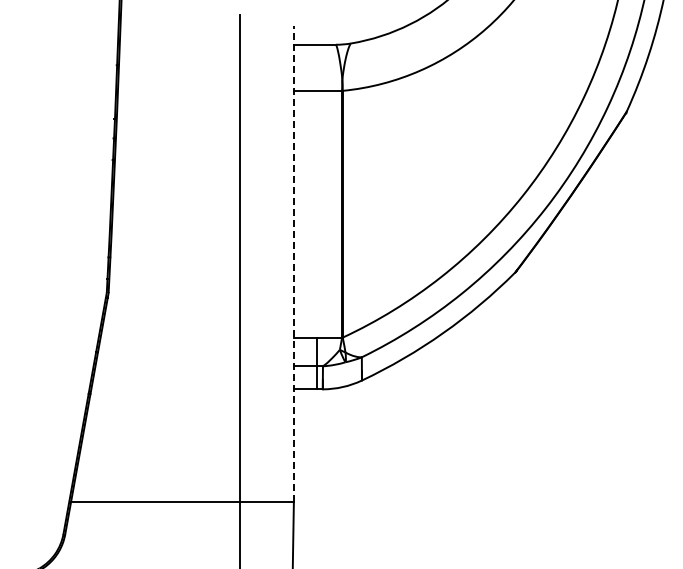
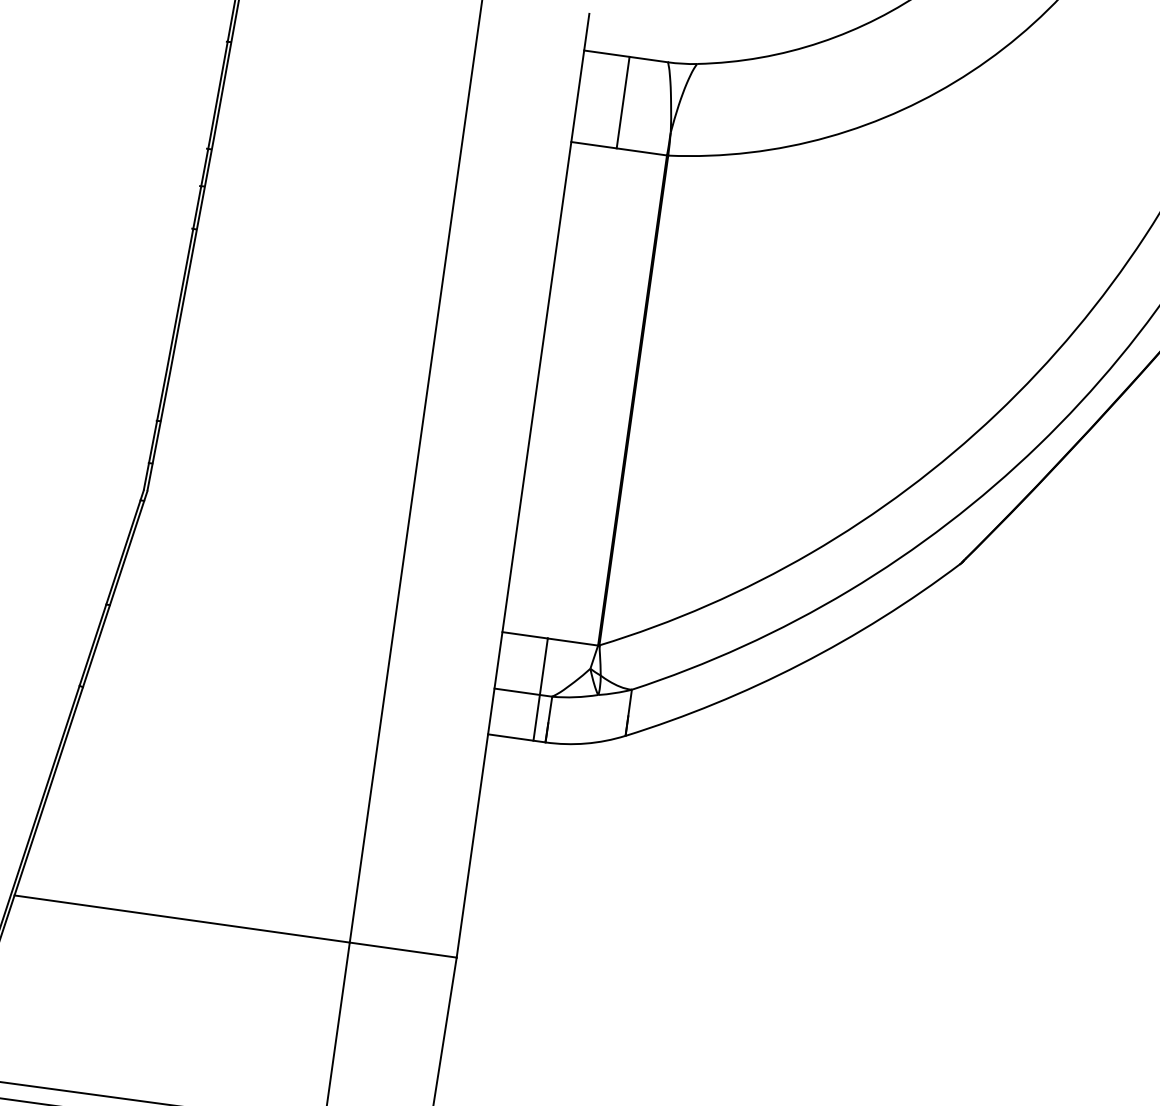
line: (316, 67) -> (622, 101), added
line: (293, 264) -> (522, 486), dashed -> solid

